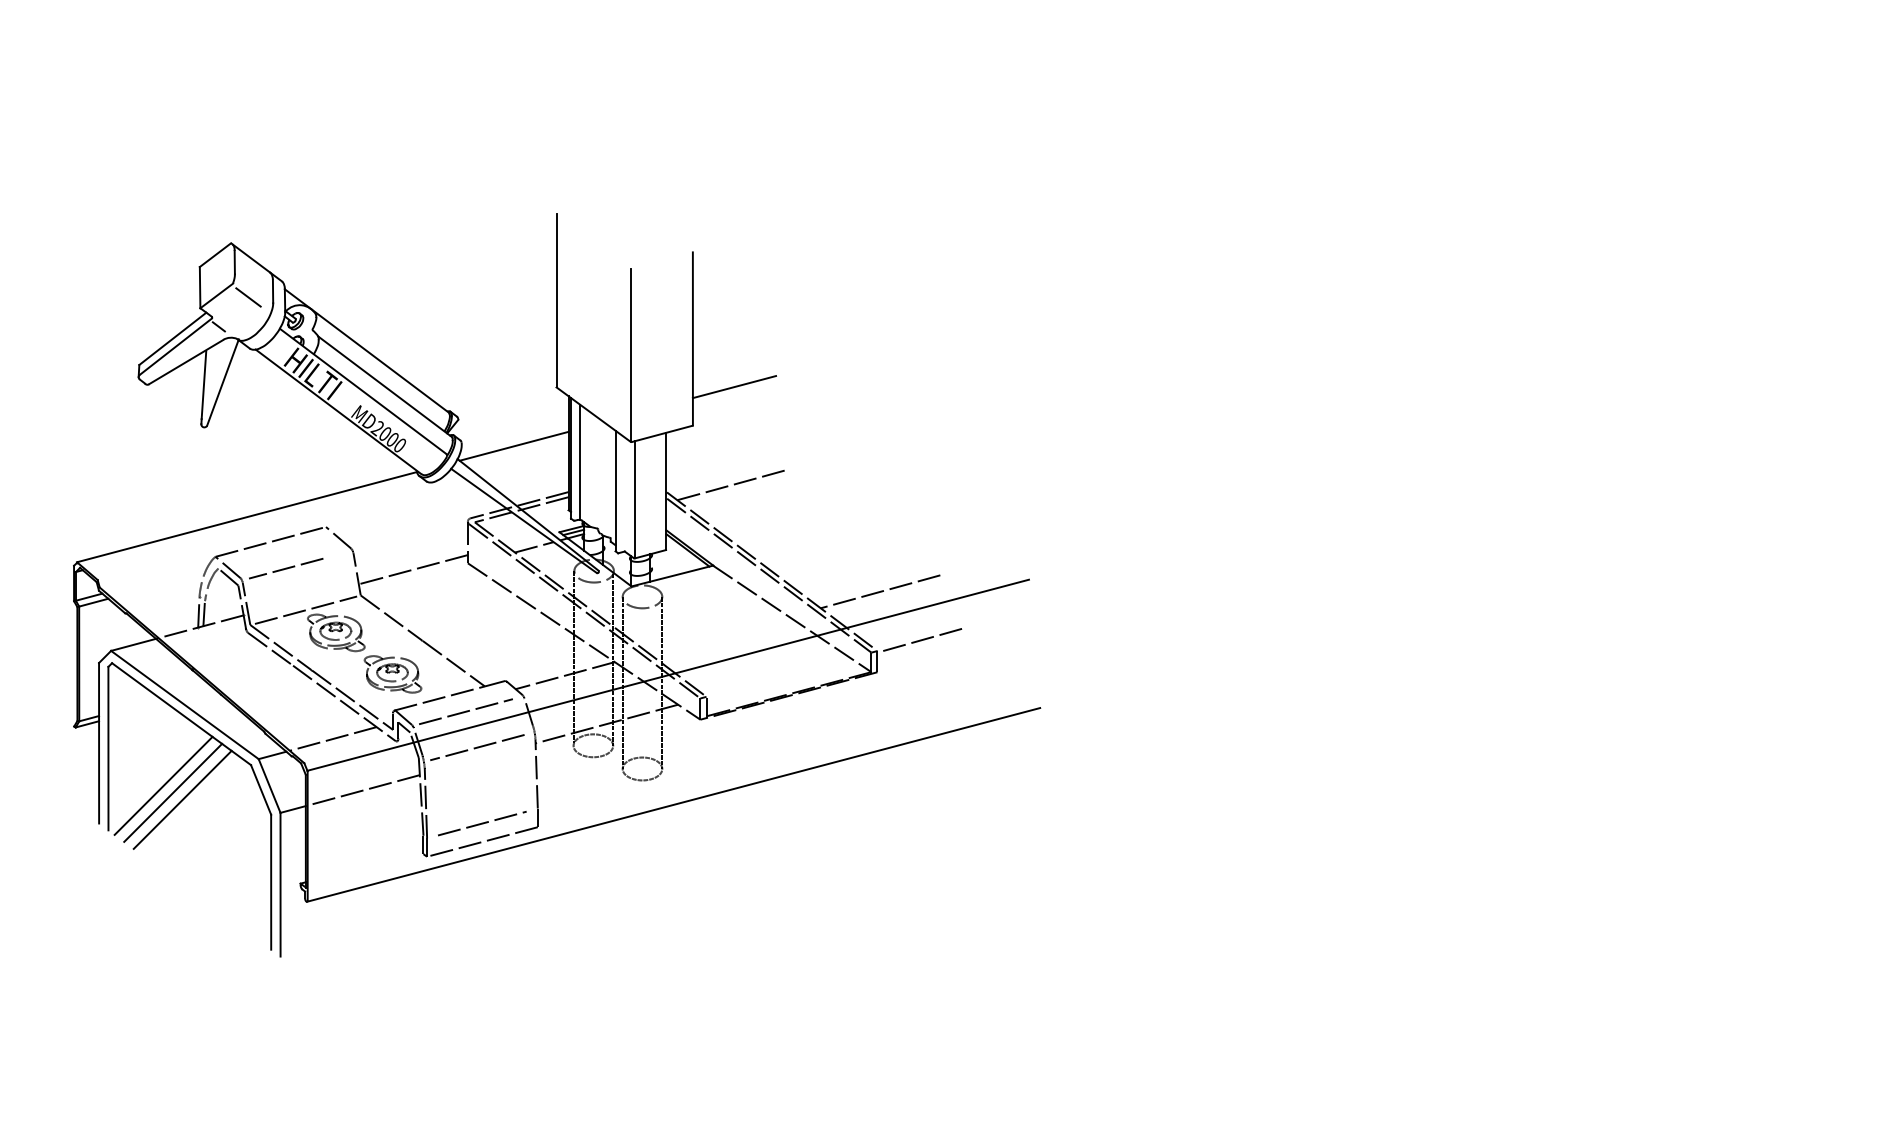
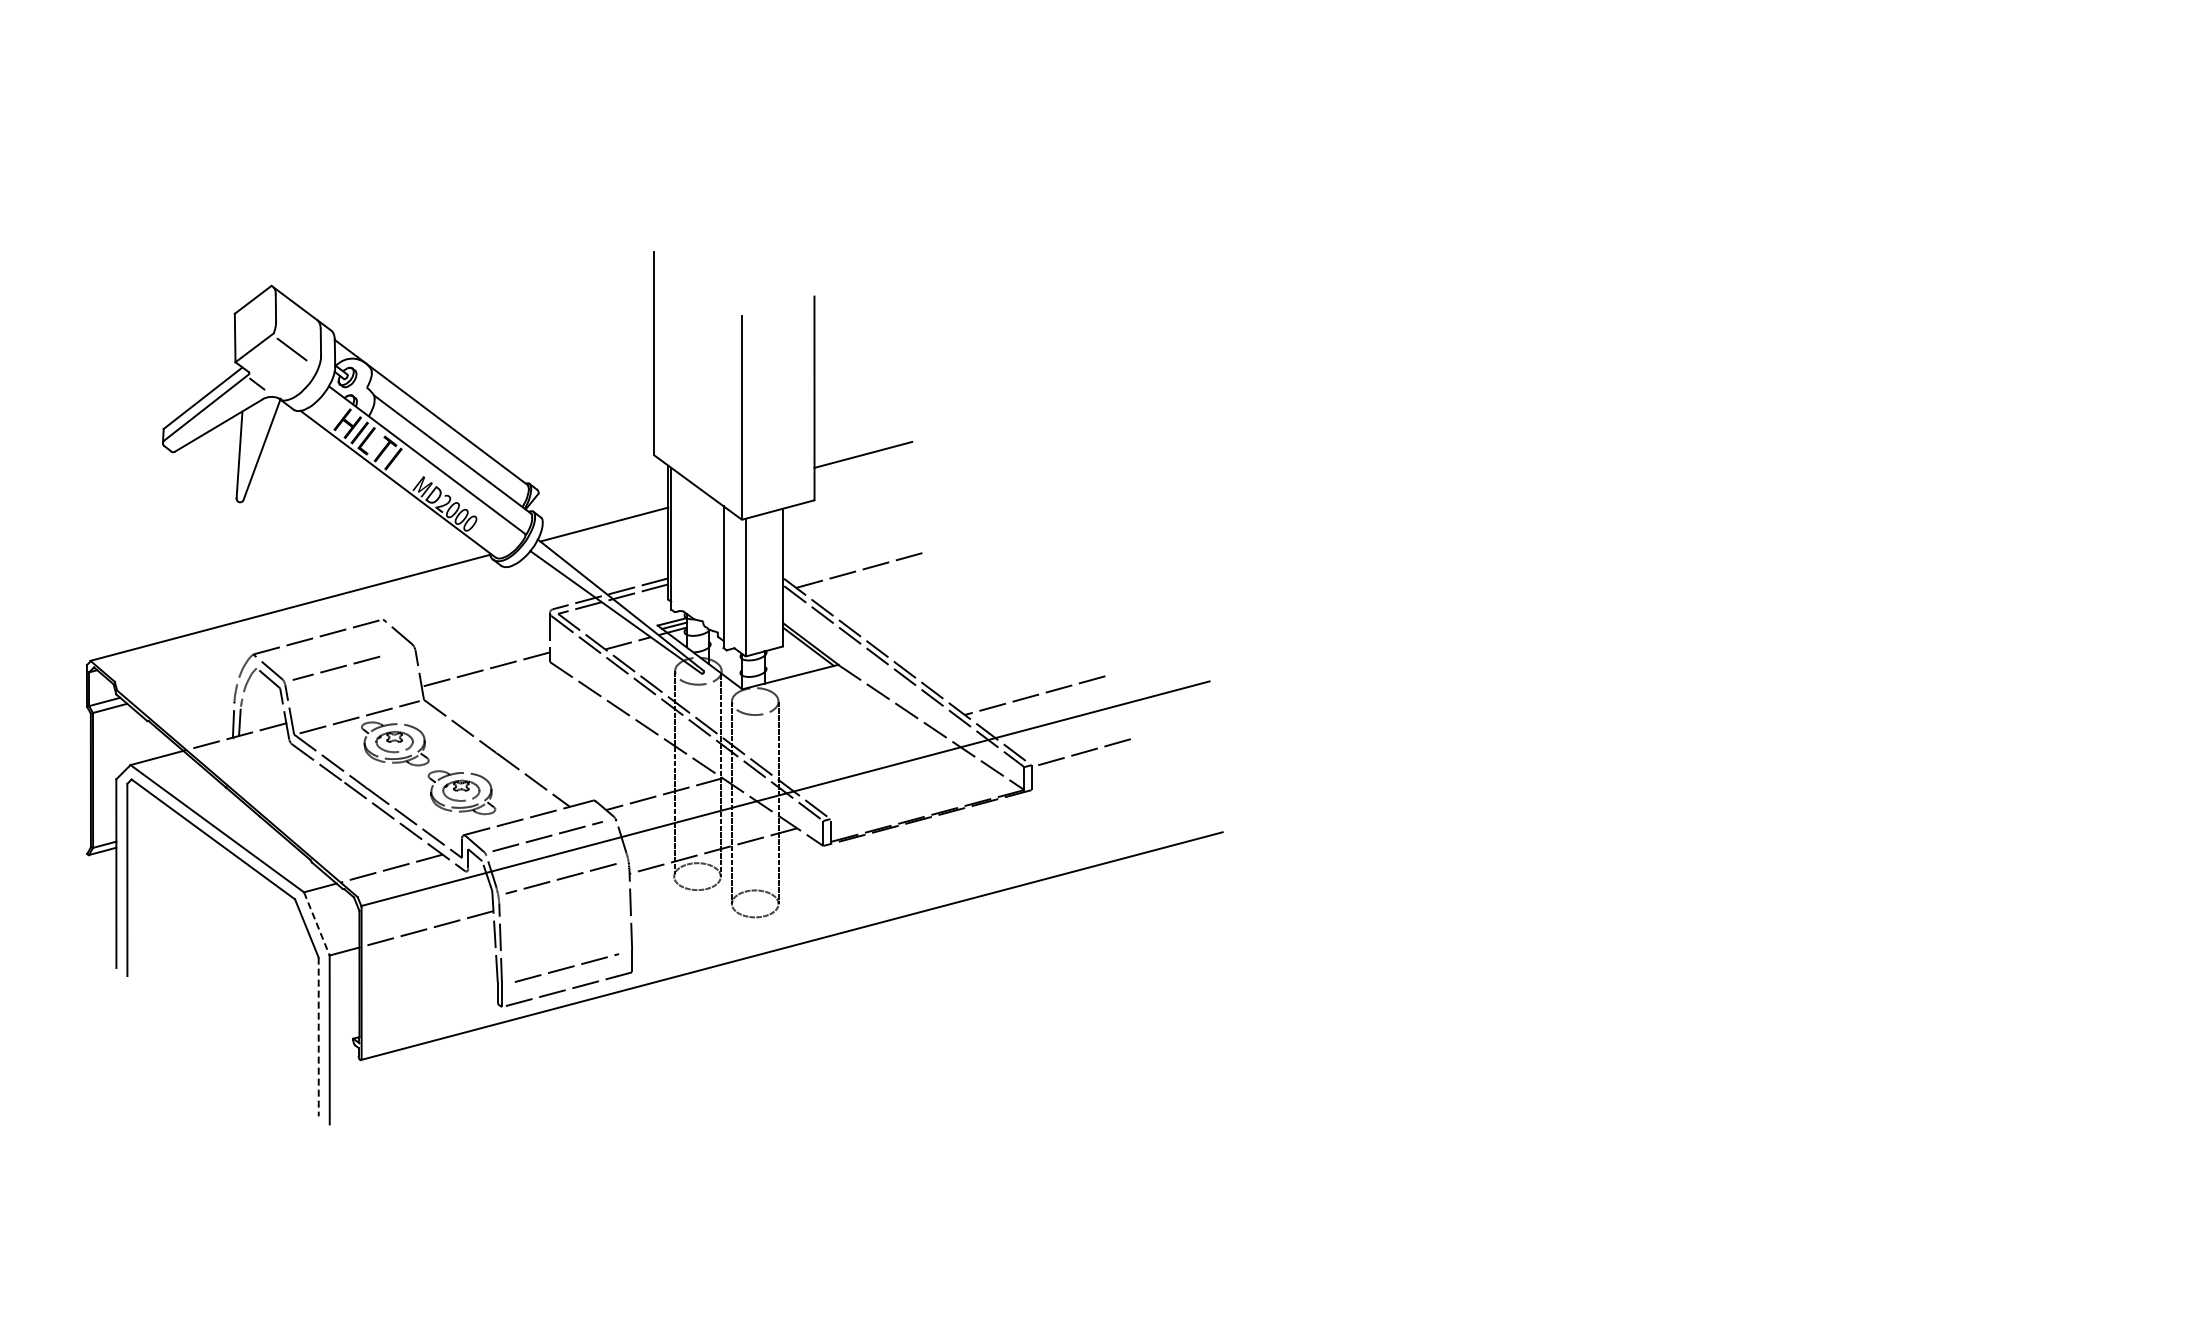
line: (579, 462) -> (681, 543), removed
line: (162, 785) -> (191, 923), removed
line: (270, 786) -> (317, 924), solid -> dashed
line: (173, 792) -> (203, 931), removed
line: (182, 799) -> (214, 939), removed
line: (271, 882) -> (318, 1037), solid -> dashed

